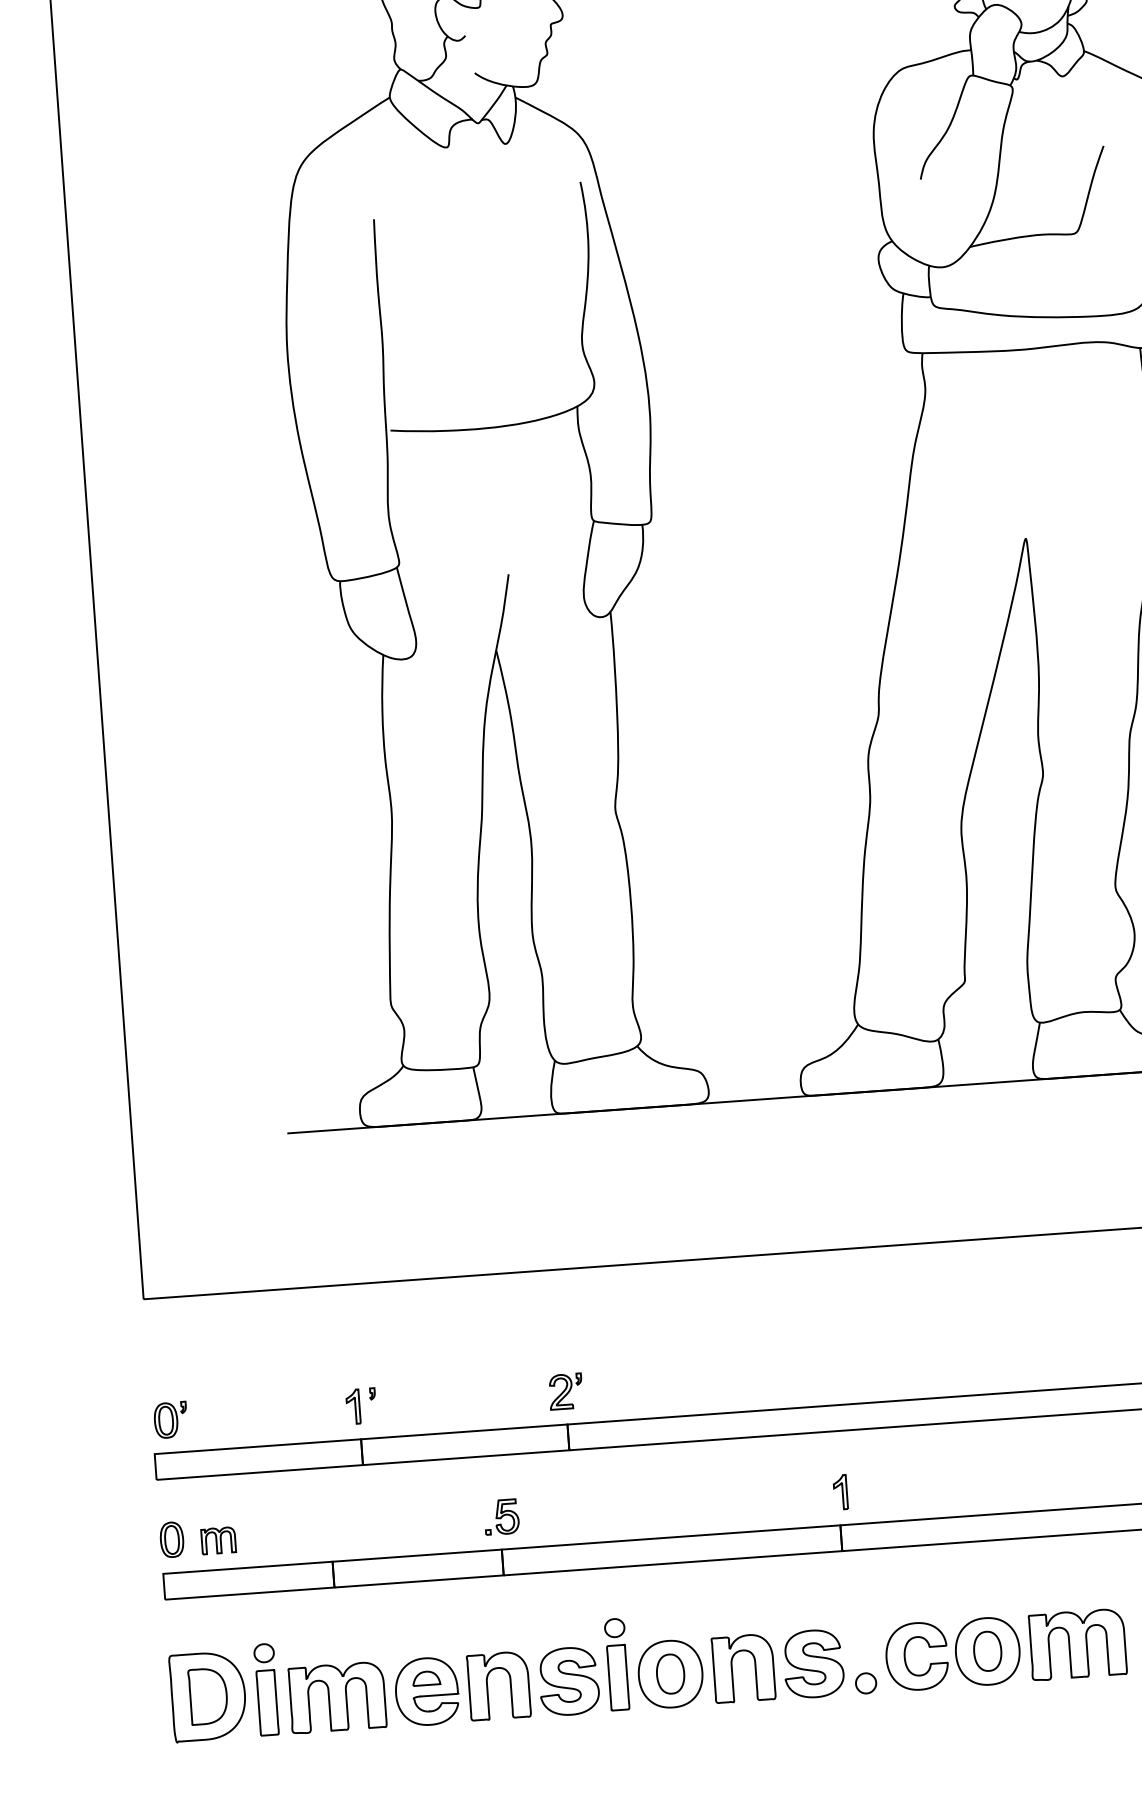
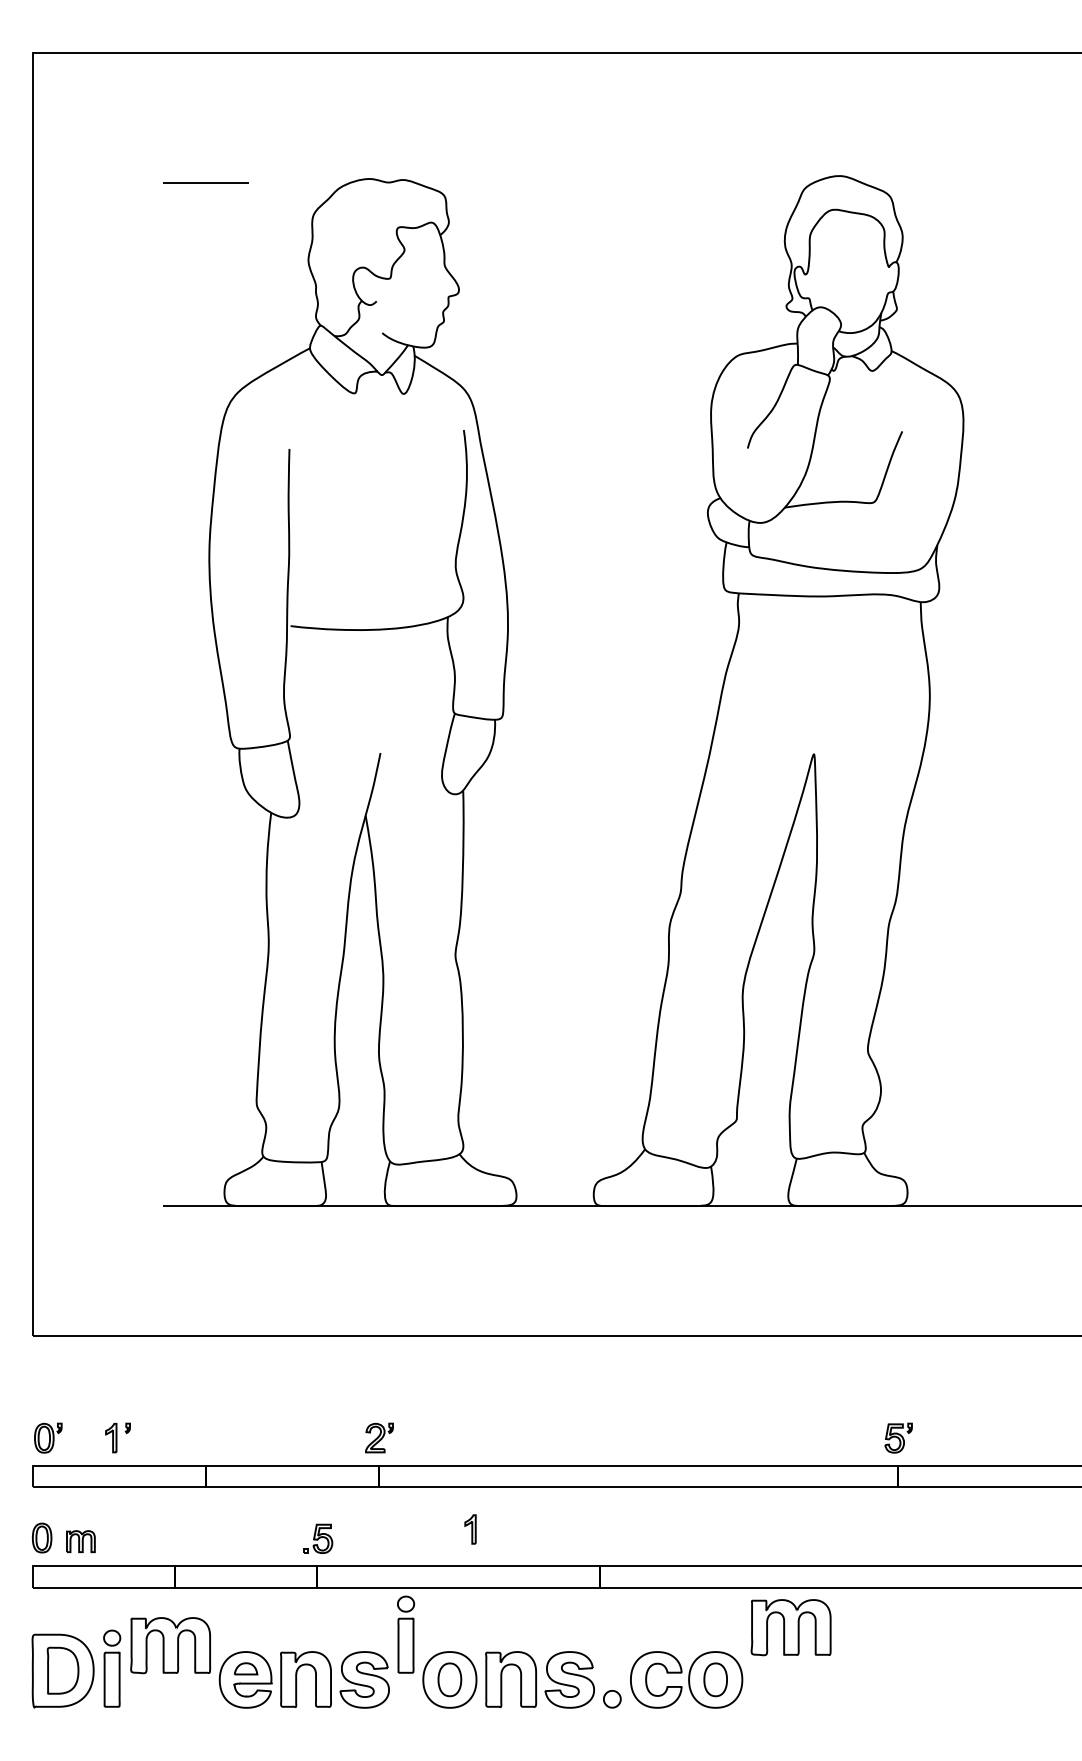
part: (360, 1405) -> (117, 1437), moved
part: (840, 1492) -> (470, 1529), moved
part: (1076, 1644) -> (790, 1627), moved
part: (617, 1664) -> (406, 1634), moved
part: (337, 1697) -> (170, 1645), moved

